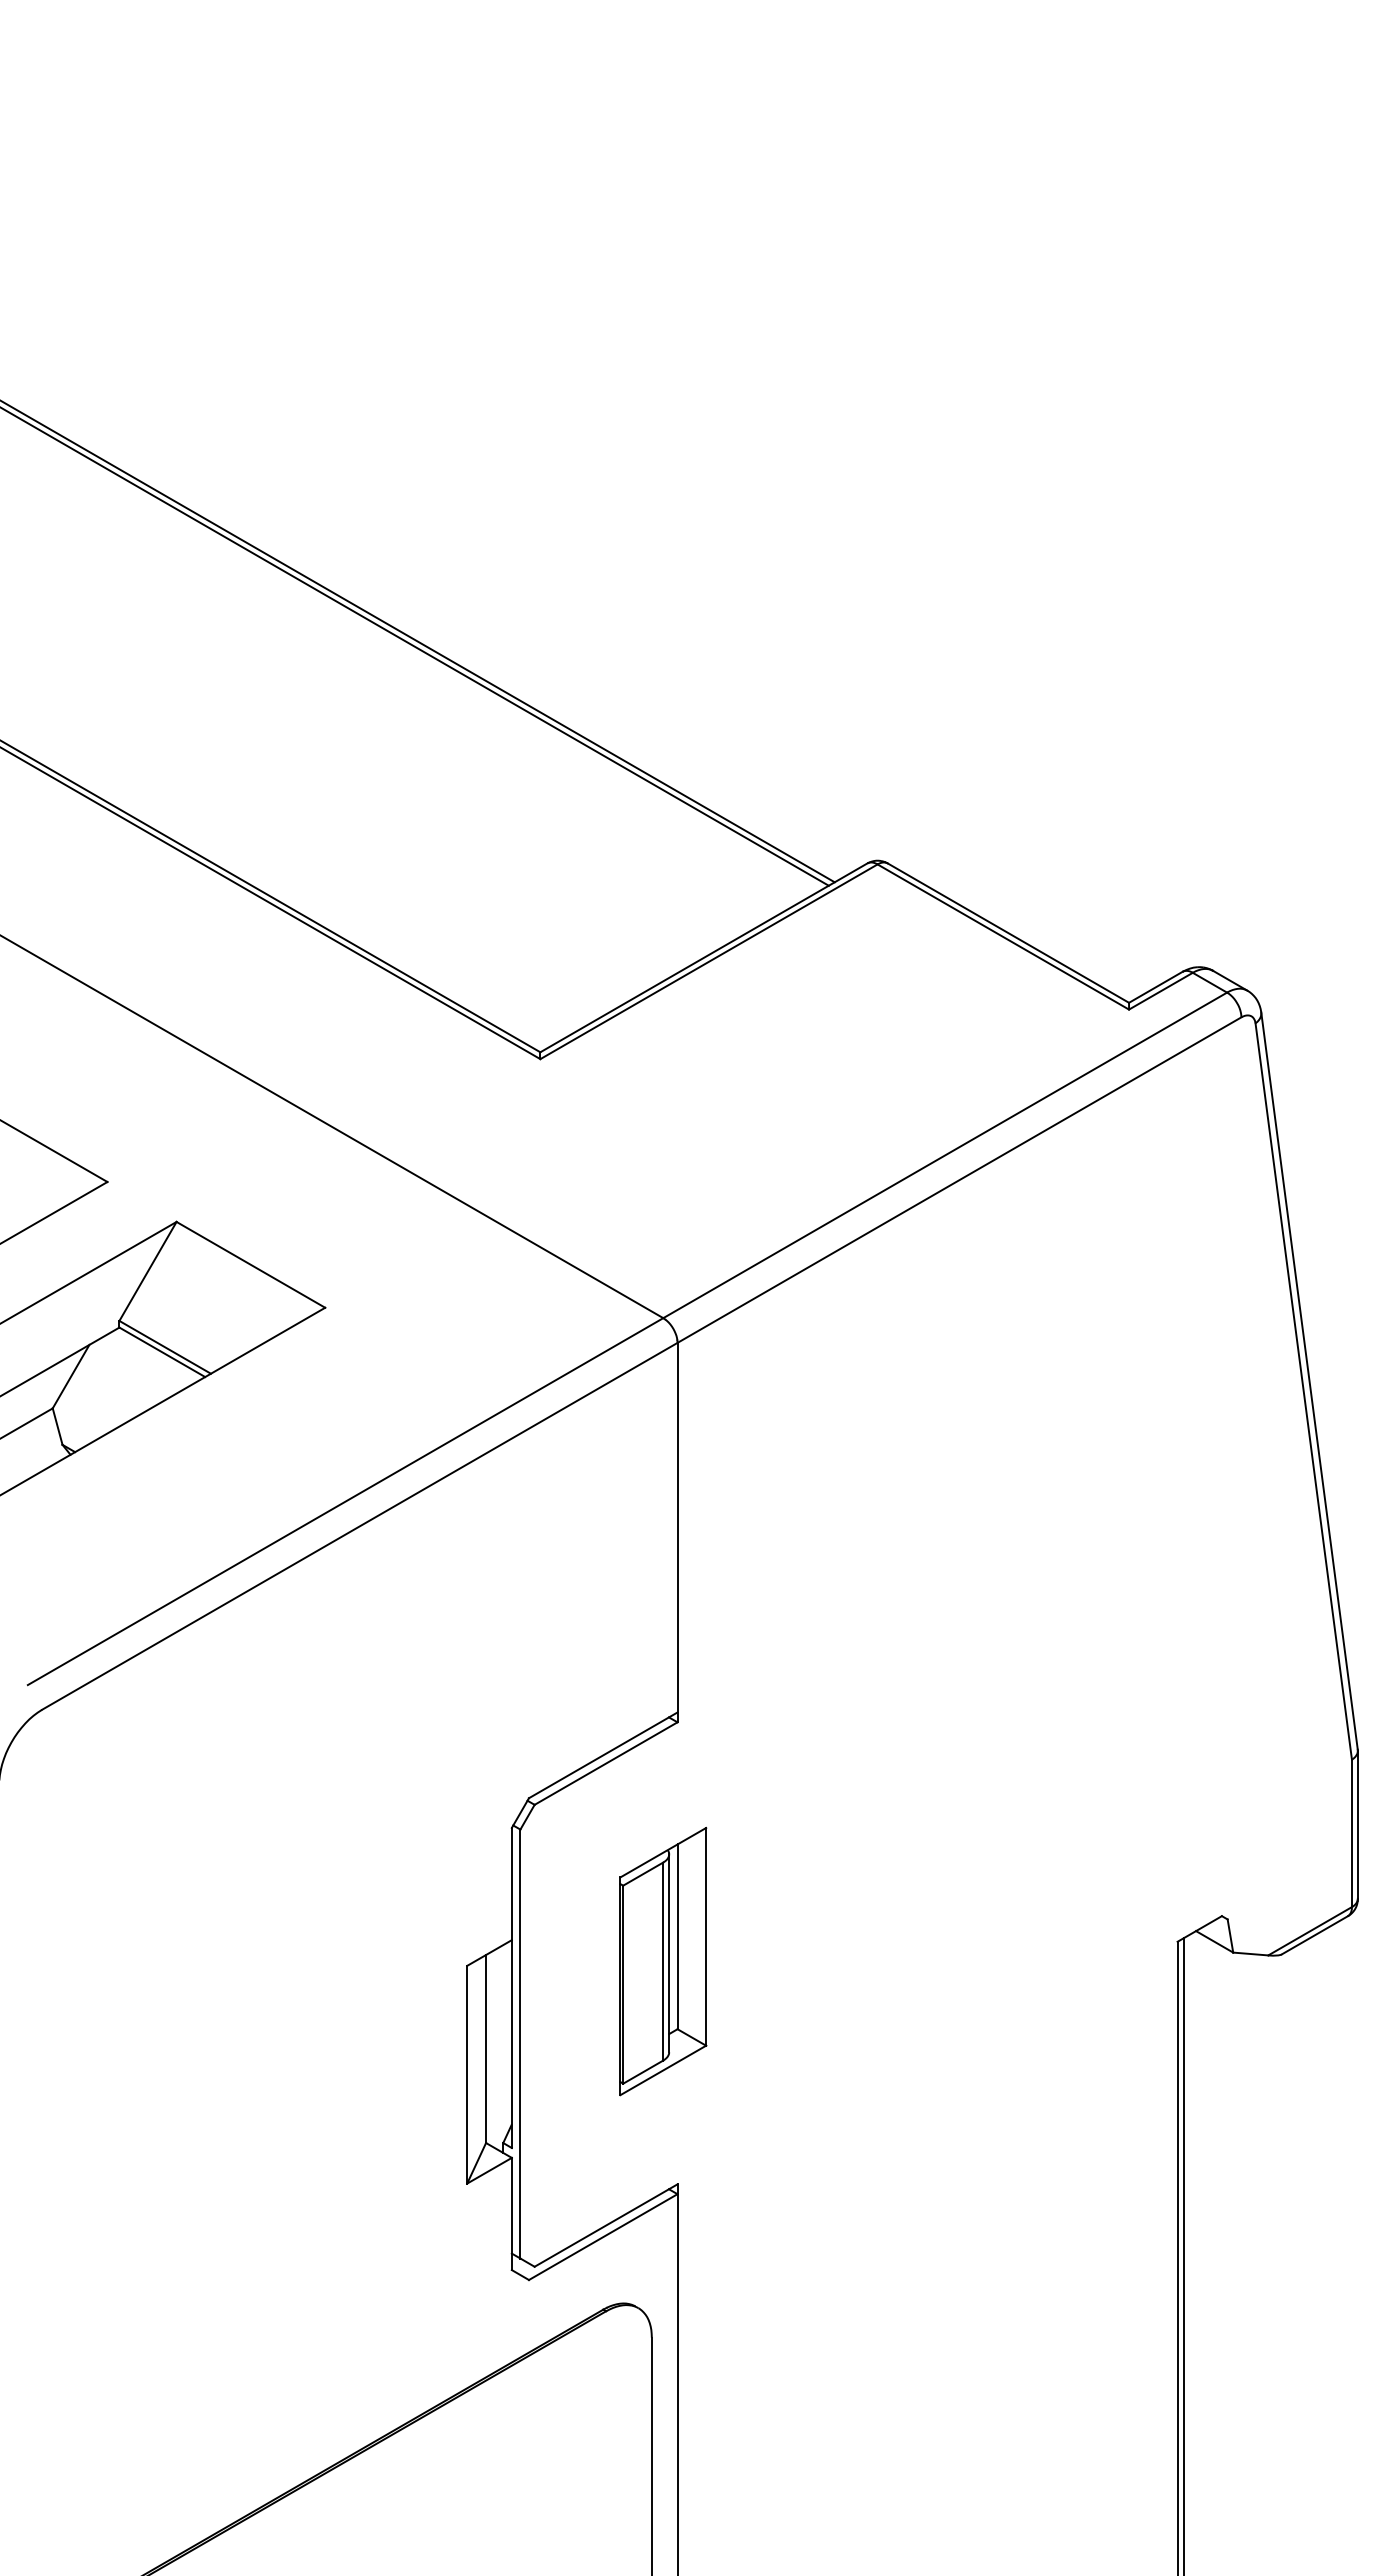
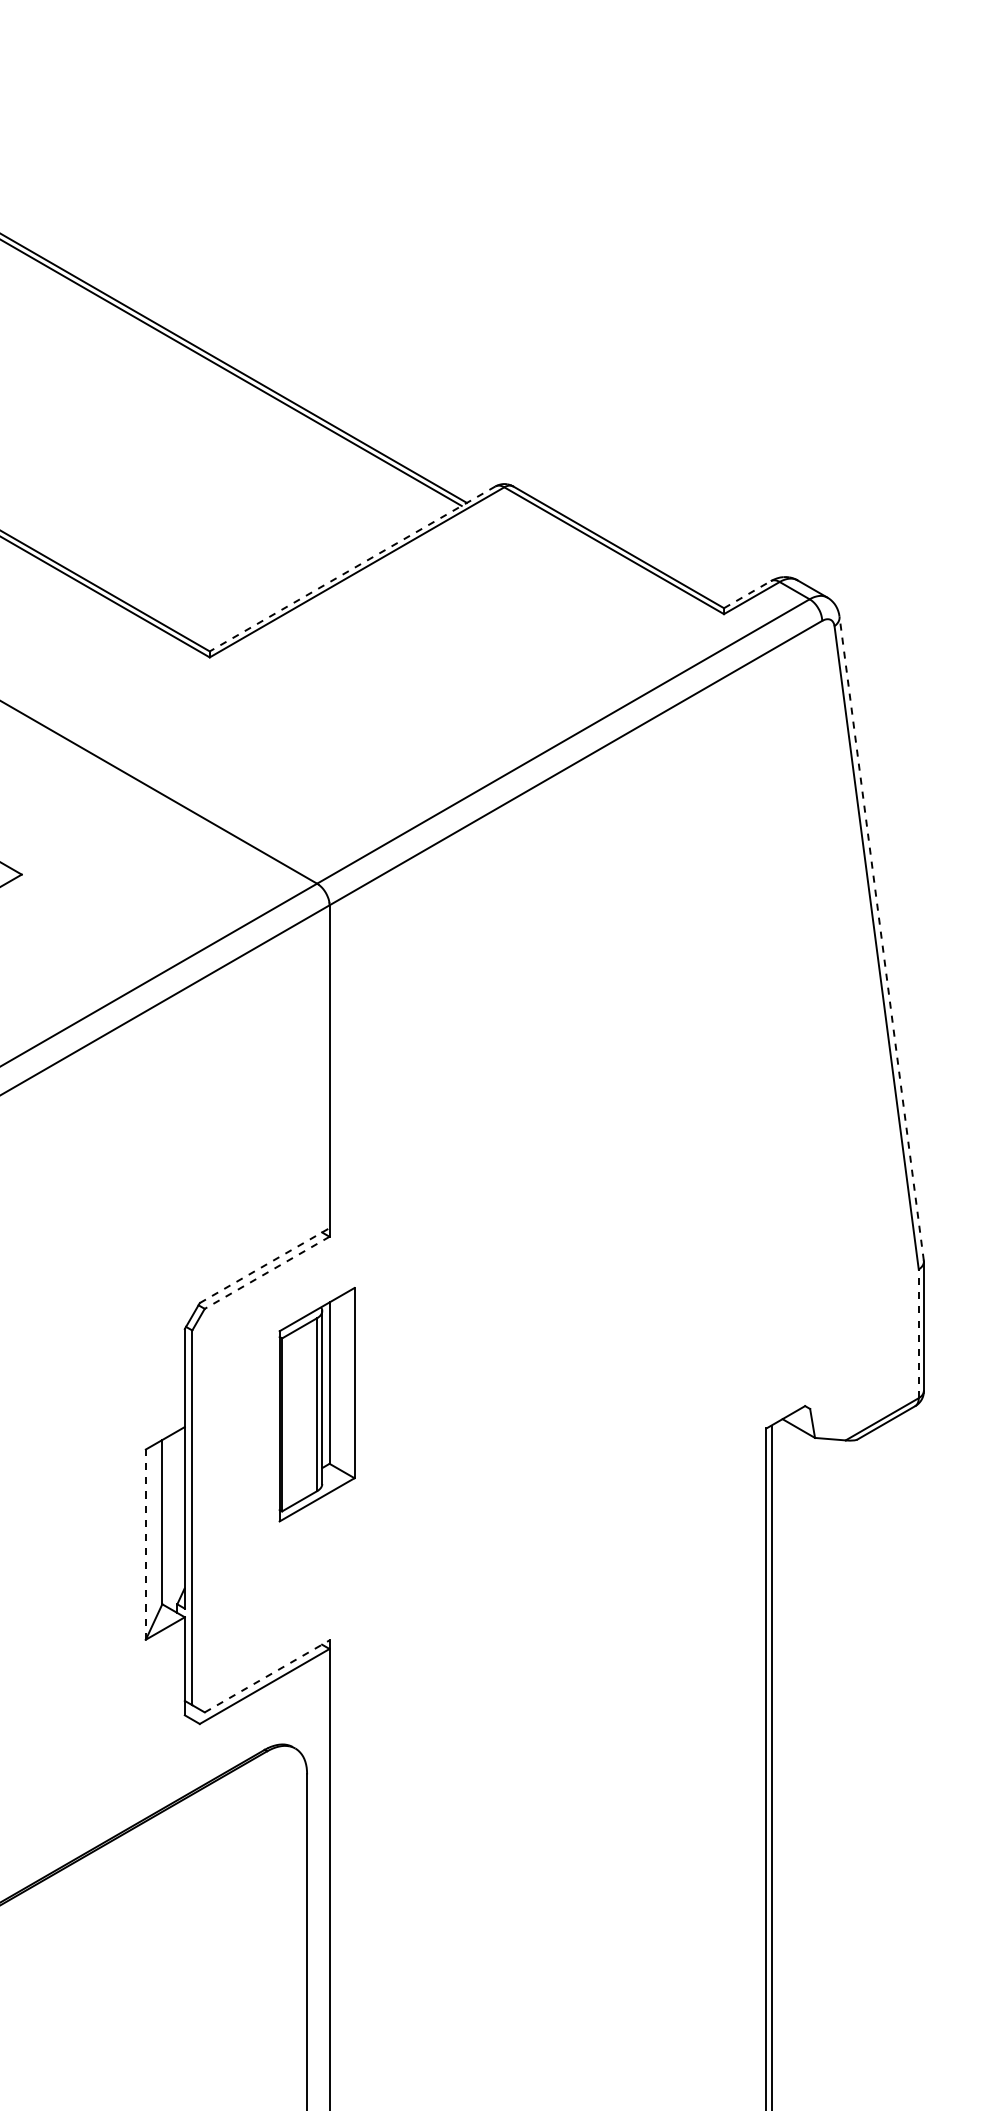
line: (703, 957) -> (352, 568), solid -> dashed
line: (1155, 987) -> (747, 594), solid -> dashed
line: (1309, 1381) -> (881, 939), solid -> dashed
line: (603, 1755) -> (264, 1265), solid -> dashed
line: (606, 1763) -> (267, 1272), solid -> dashed
line: (1351, 1833) -> (918, 1333), solid -> dashed
part: (663, 1961) -> (317, 1404), moved
line: (467, 2074) -> (146, 1544), solid -> dashed
line: (606, 2225) -> (267, 1676), solid -> dashed

